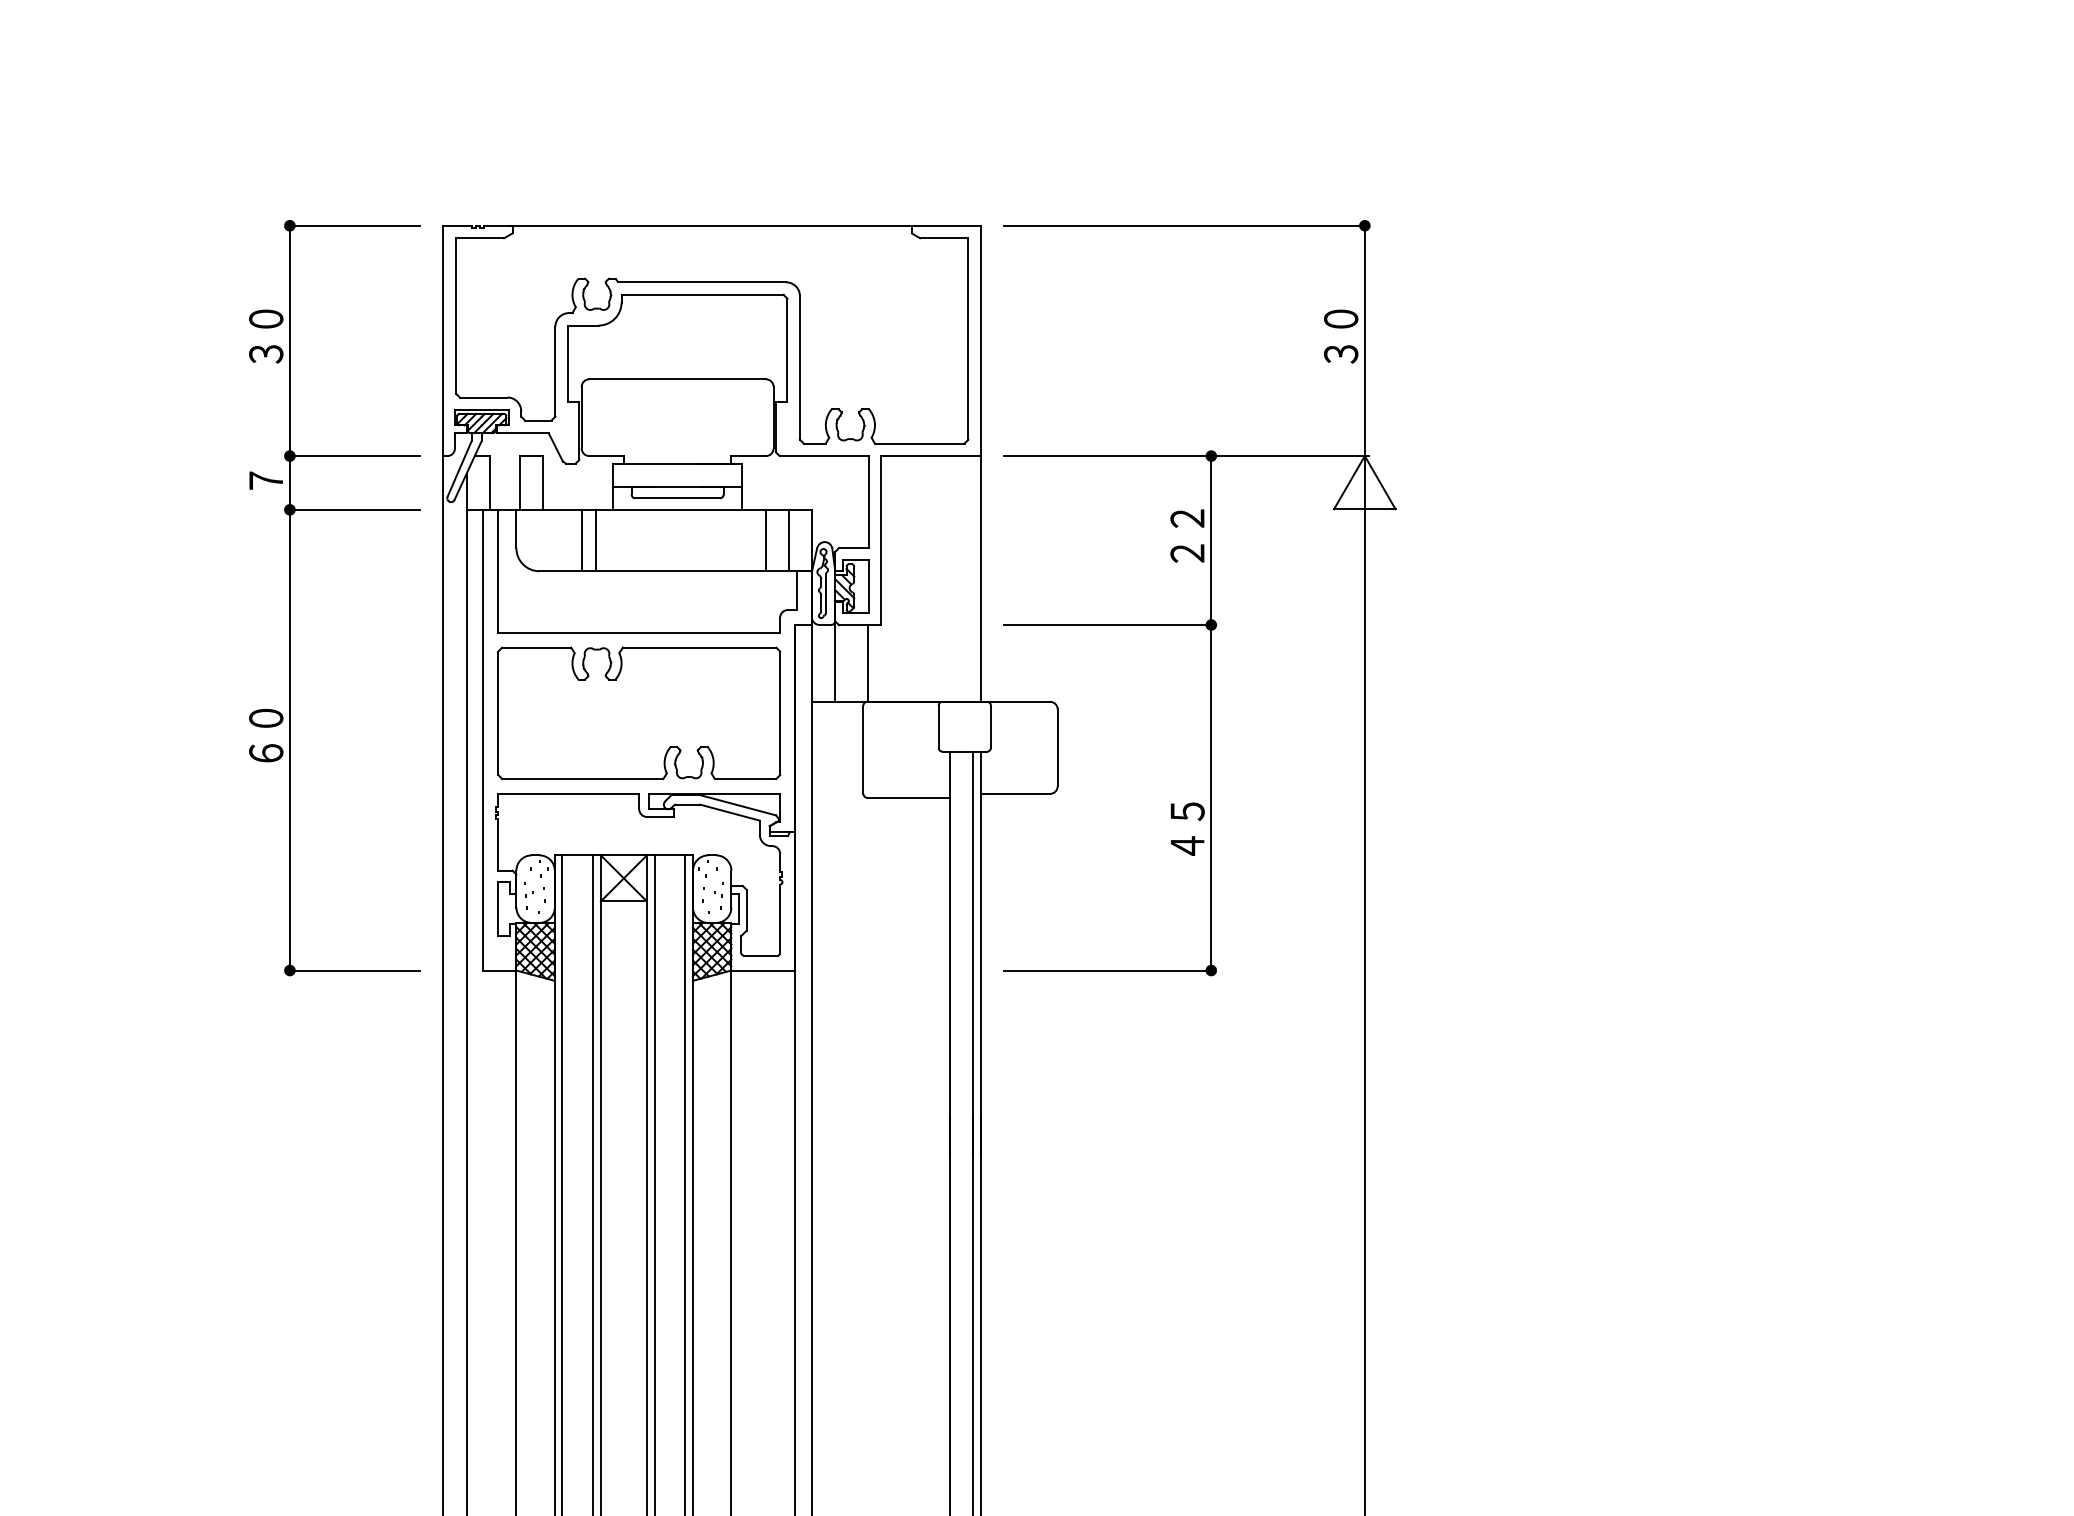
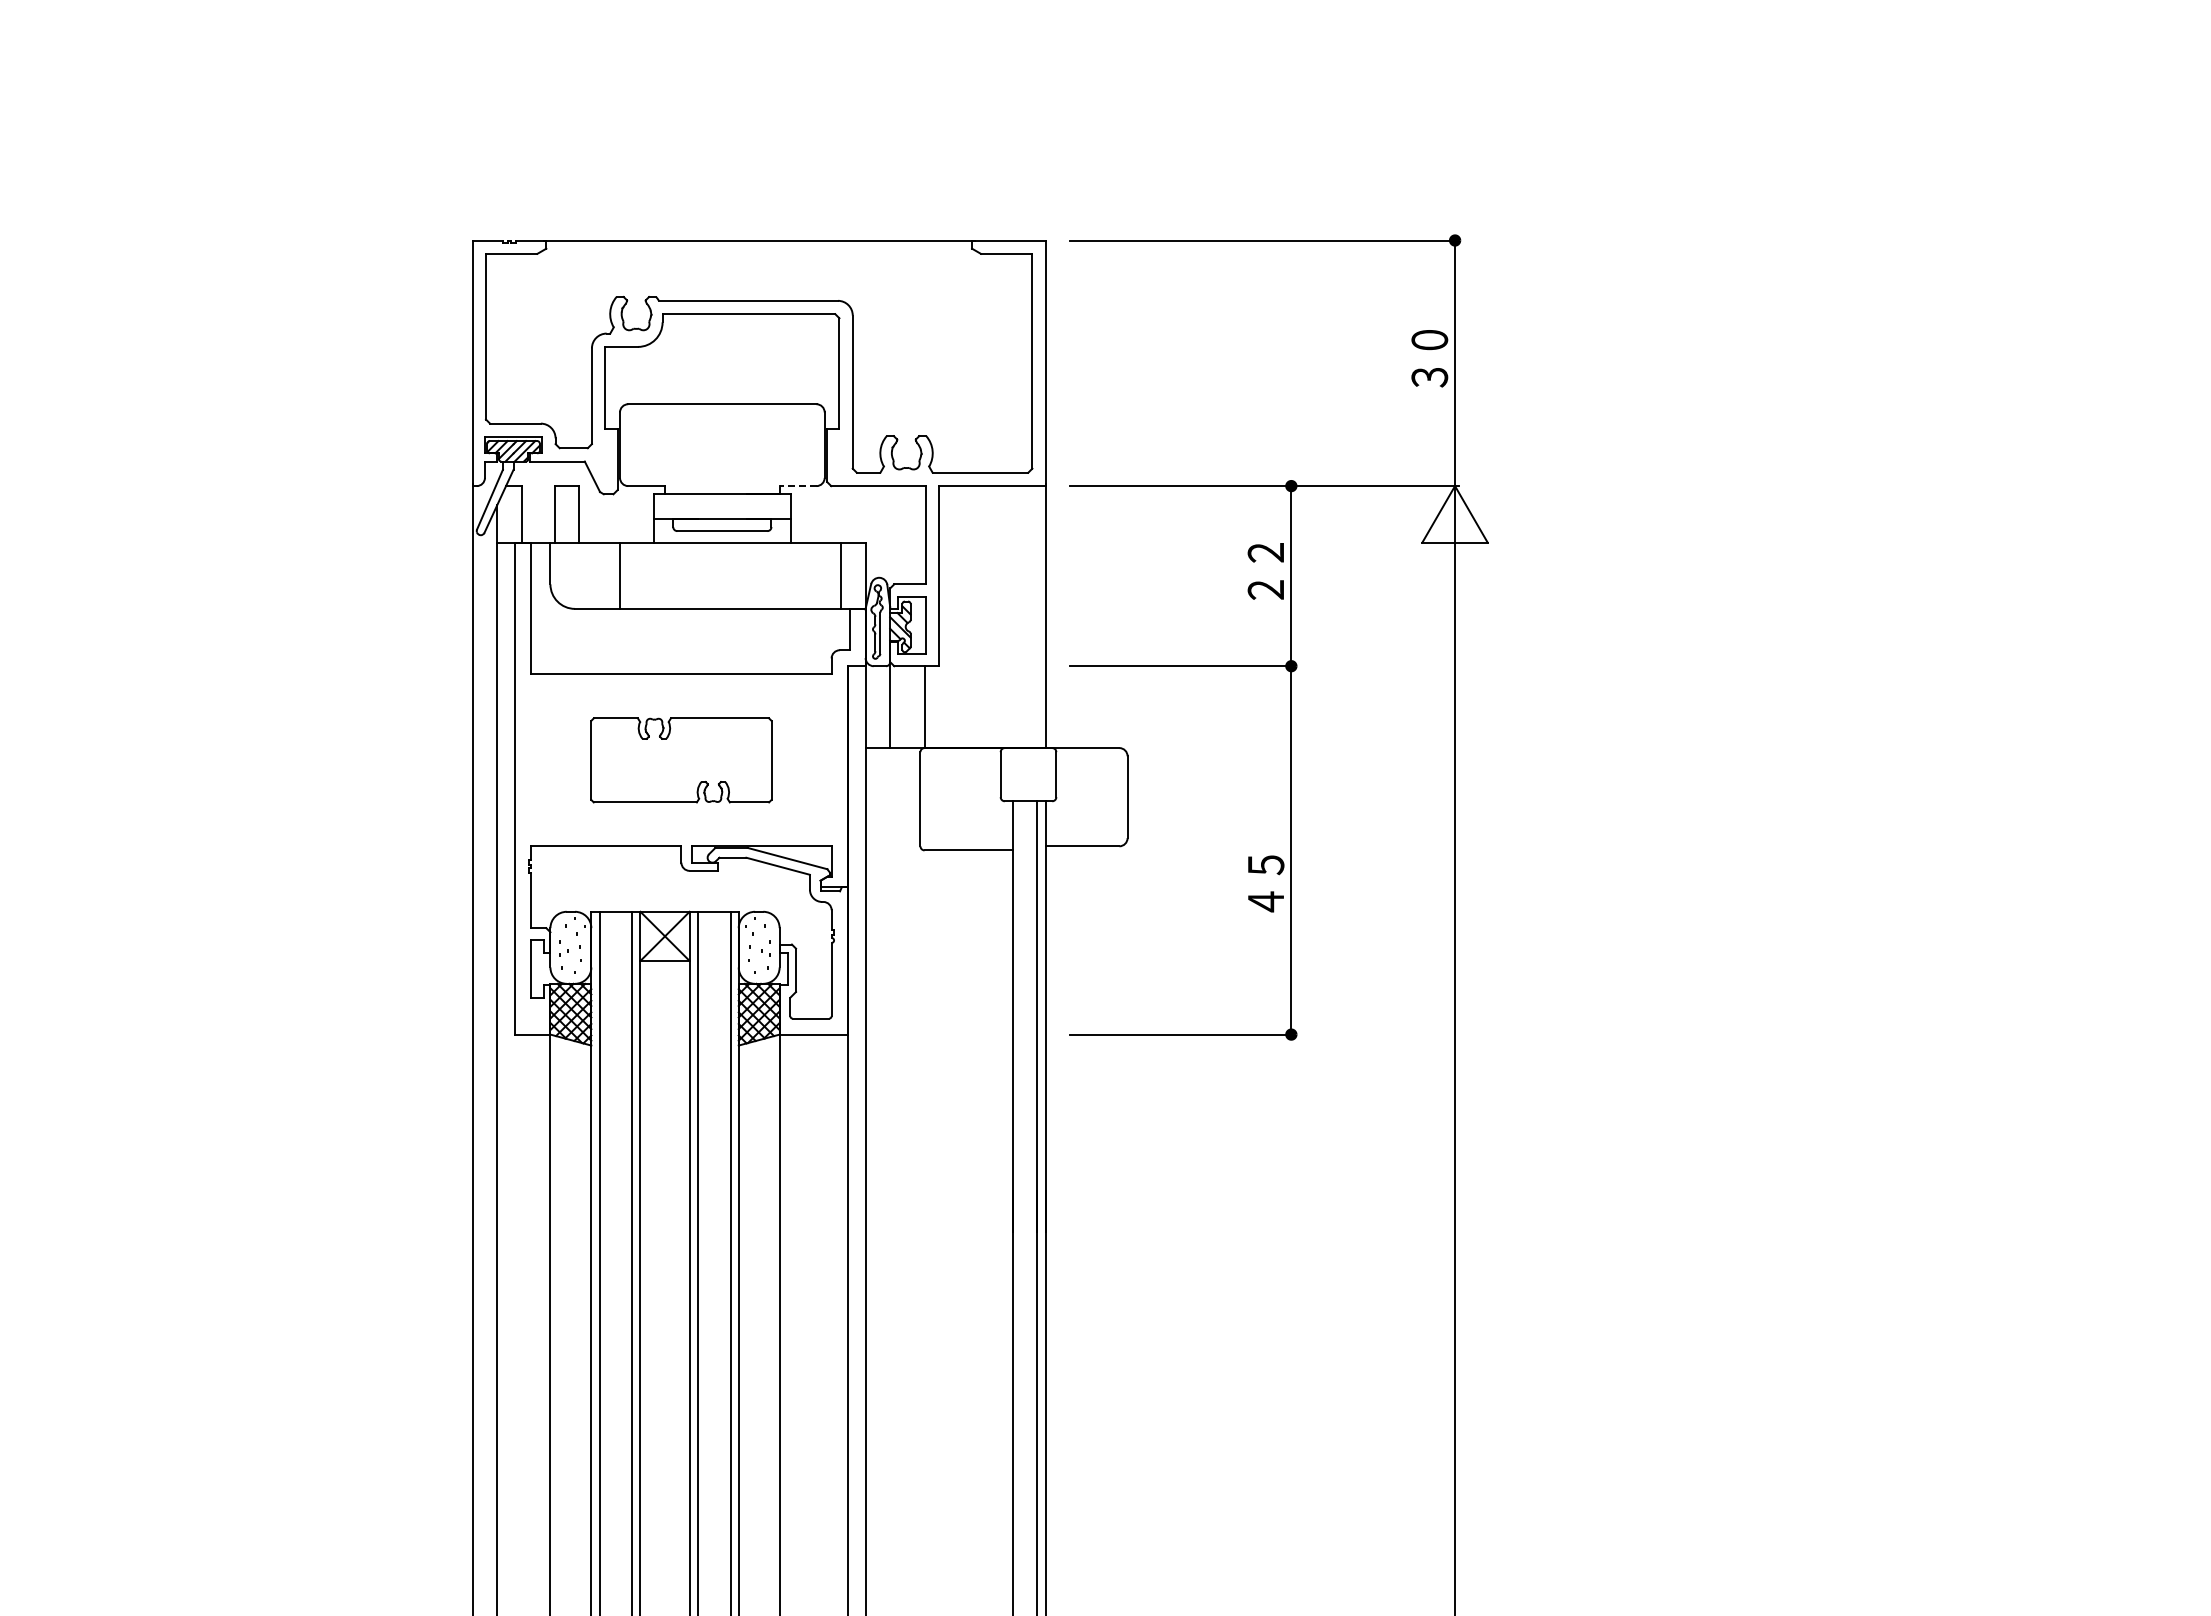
line: (748, 456) -> (797, 486), solid -> dashed
line: (596, 539) -> (635, 575), removed
line: (765, 539) -> (816, 575), removed
part: (290, 598) -> (309, 637), removed
part: (639, 713) -> (681, 760), size x0.6

